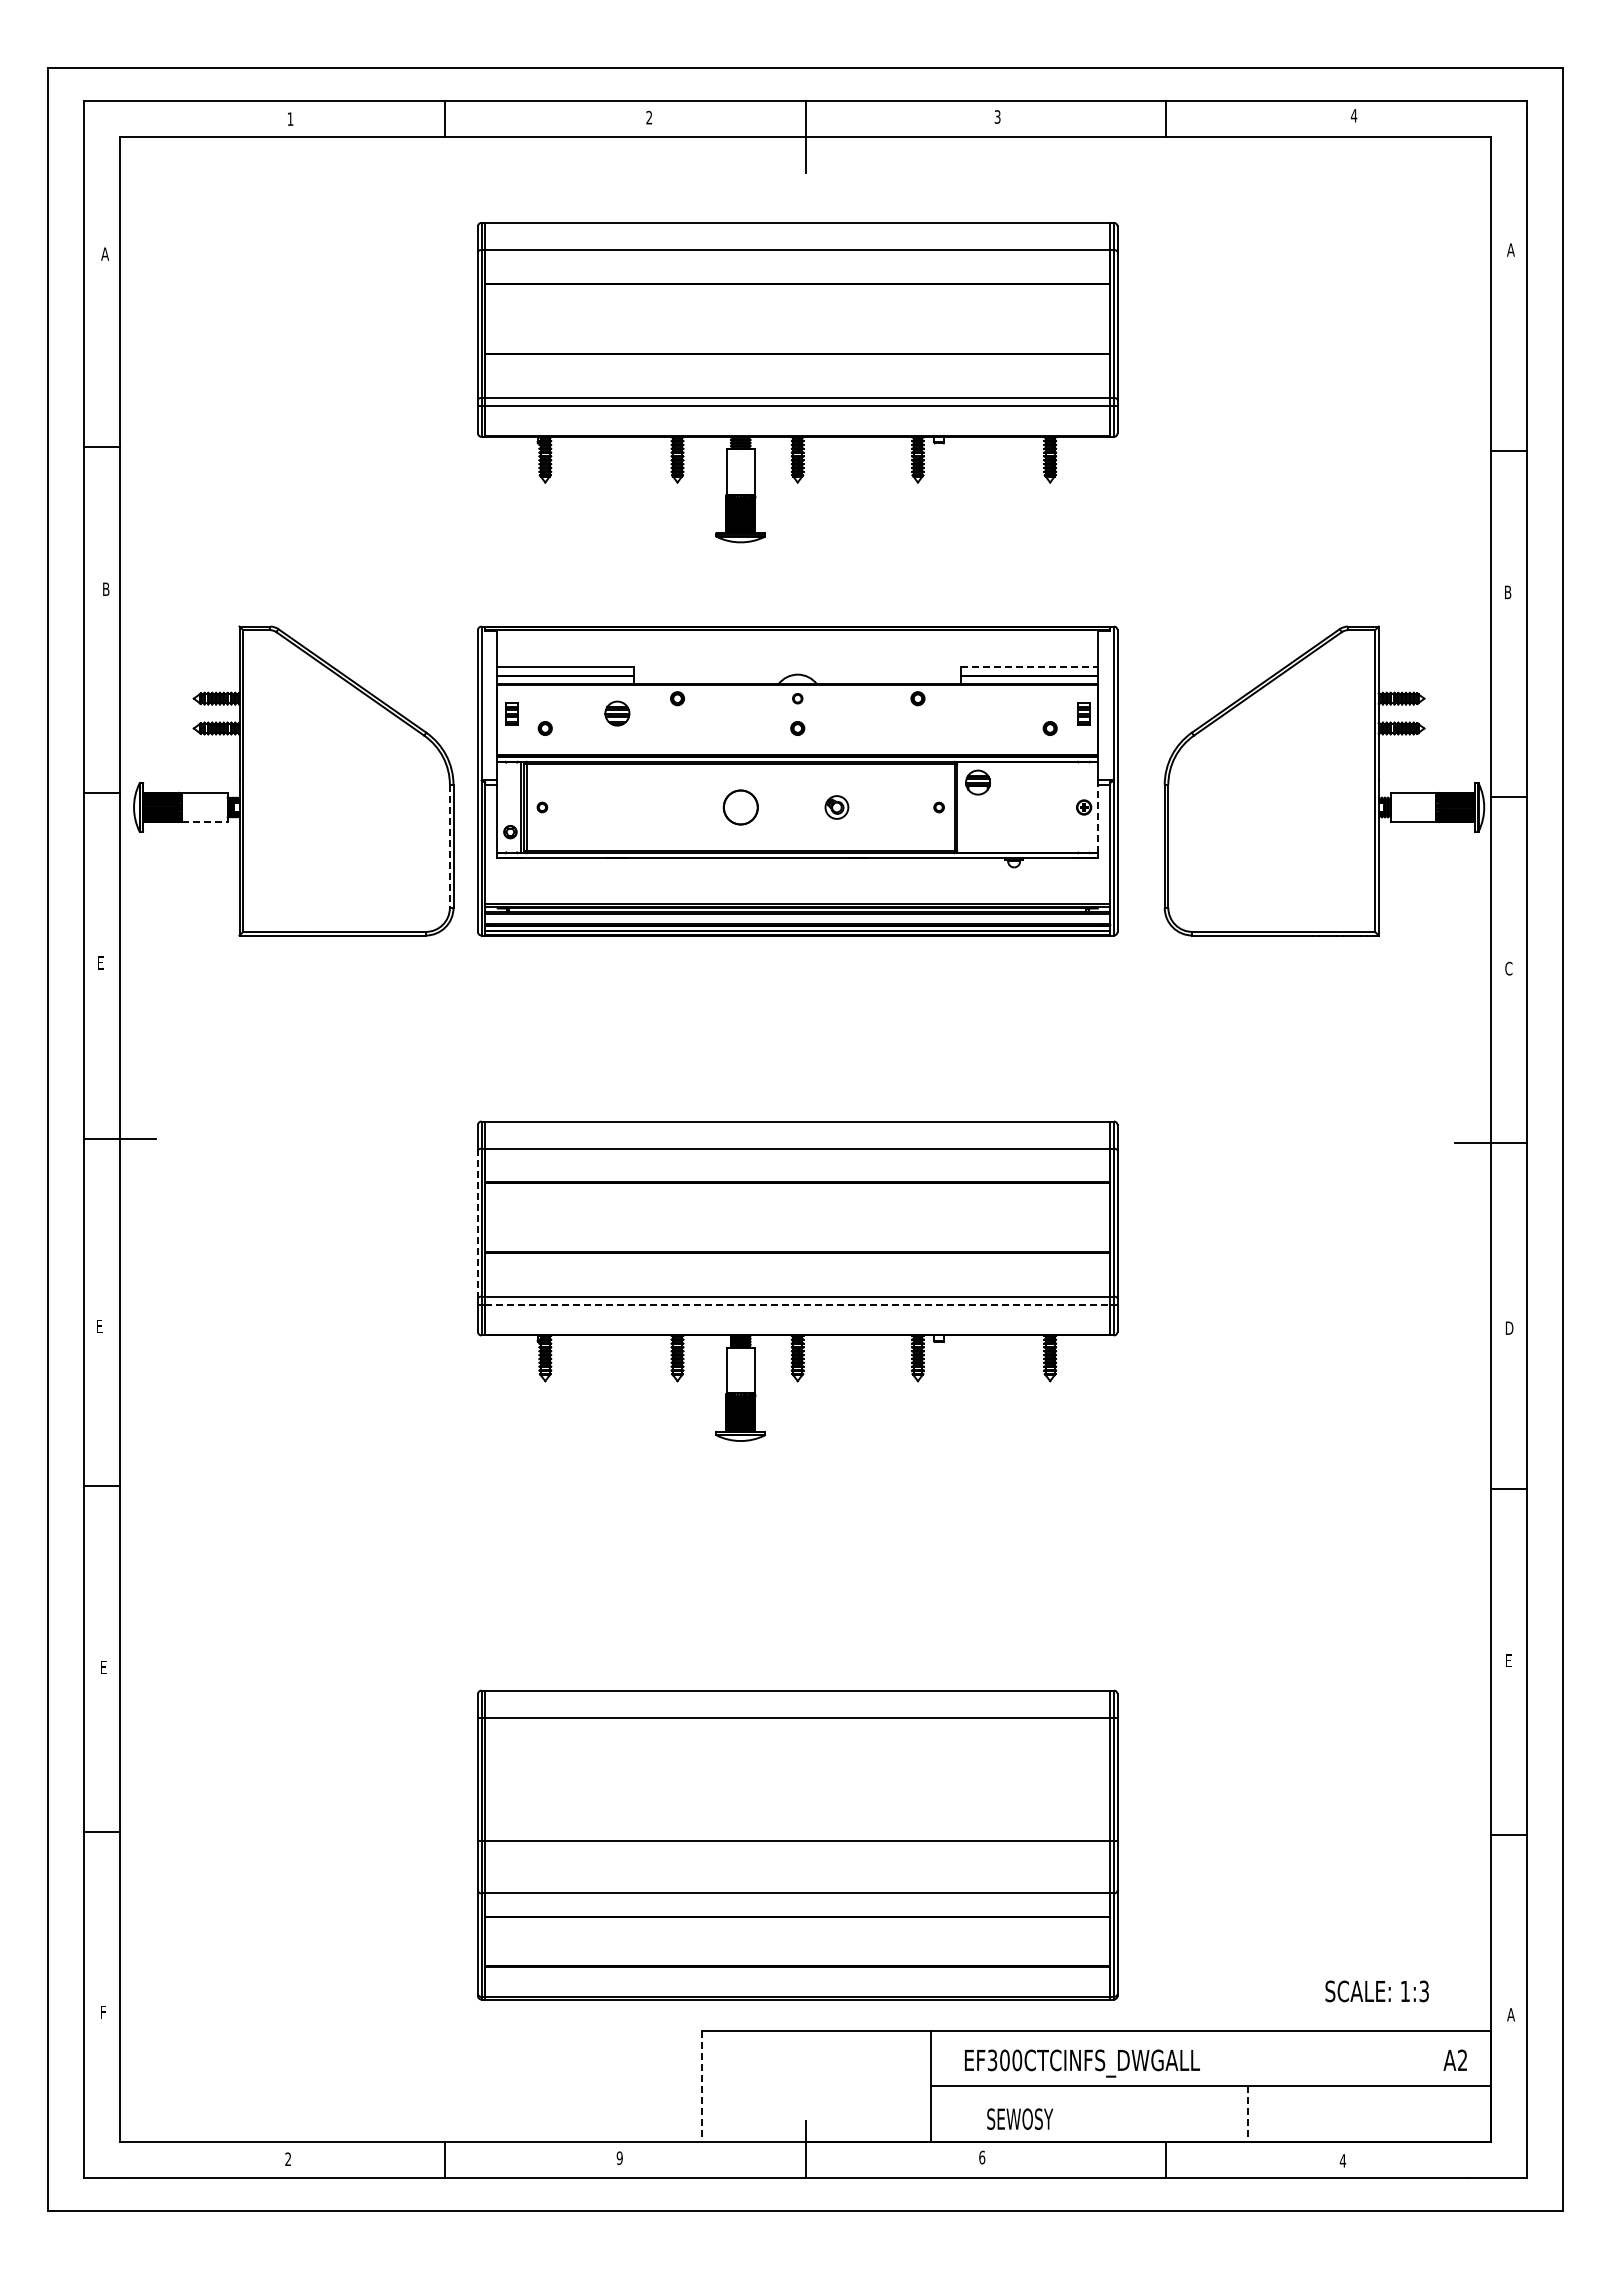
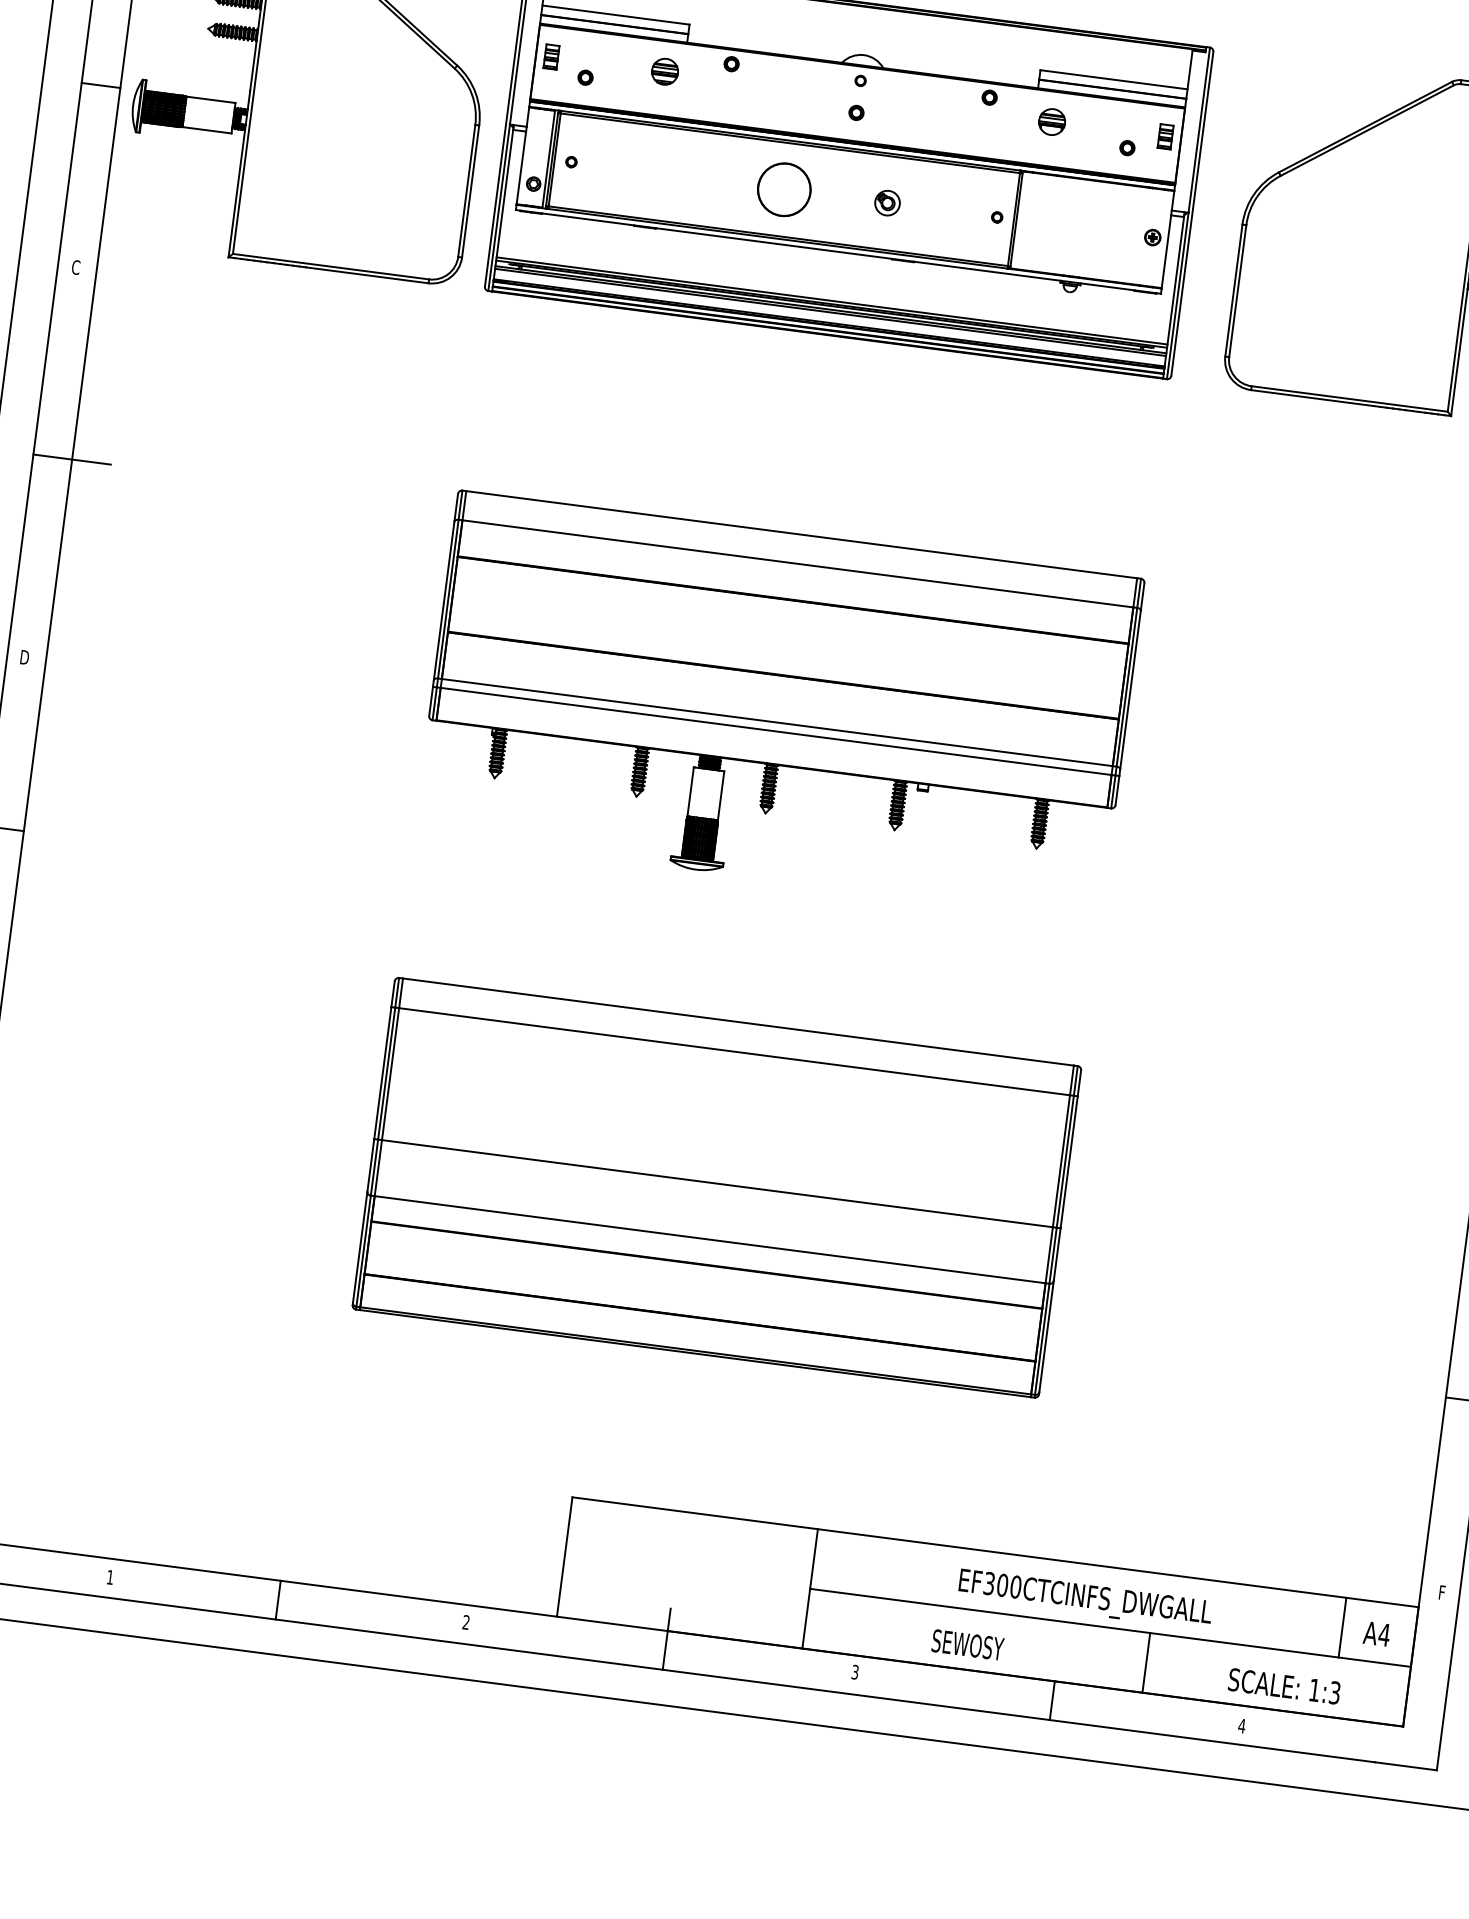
line: (1029, 667) -> (1113, 79), dashed -> solid
part: (977, 782) -> (1051, 121), moved
part: (740, 807) -> (784, 189), size x1.43
line: (1098, 816) -> (1166, 249), dashed -> solid
line: (204, 821) -> (206, 130), dashed -> solid
line: (449, 846) -> (466, 191), dashed -> solid
text: (100, 962) -> (75, 266), E -> C
line: (477, 1224) -> (443, 600), dashed -> solid
line: (797, 1304) -> (775, 731), dashed -> solid
text: (100, 1326) -> (24, 657), E -> D
part: (797, 1844) -> (716, 1187), moved
text: (1376, 1991) -> (1283, 1686), moved
text: (1510, 2014) -> (1442, 1592), A -> F
line: (1423, 2058) -> (1342, 1627), added
text: (1462, 2059) -> (1384, 1633), A2 -> A4
text: (1082, 2063) -> (1085, 1599), moved
line: (702, 2086) -> (564, 1557), dashed -> solid
line: (1247, 2114) -> (1145, 1663), dashed -> solid
text: (1020, 2118) -> (968, 1644), moved
text: (982, 2157) -> (855, 1672), 6 -> 3
text: (288, 2158) -> (110, 1576), 2 -> 1
text: (619, 2158) -> (465, 1622), 9 -> 2

